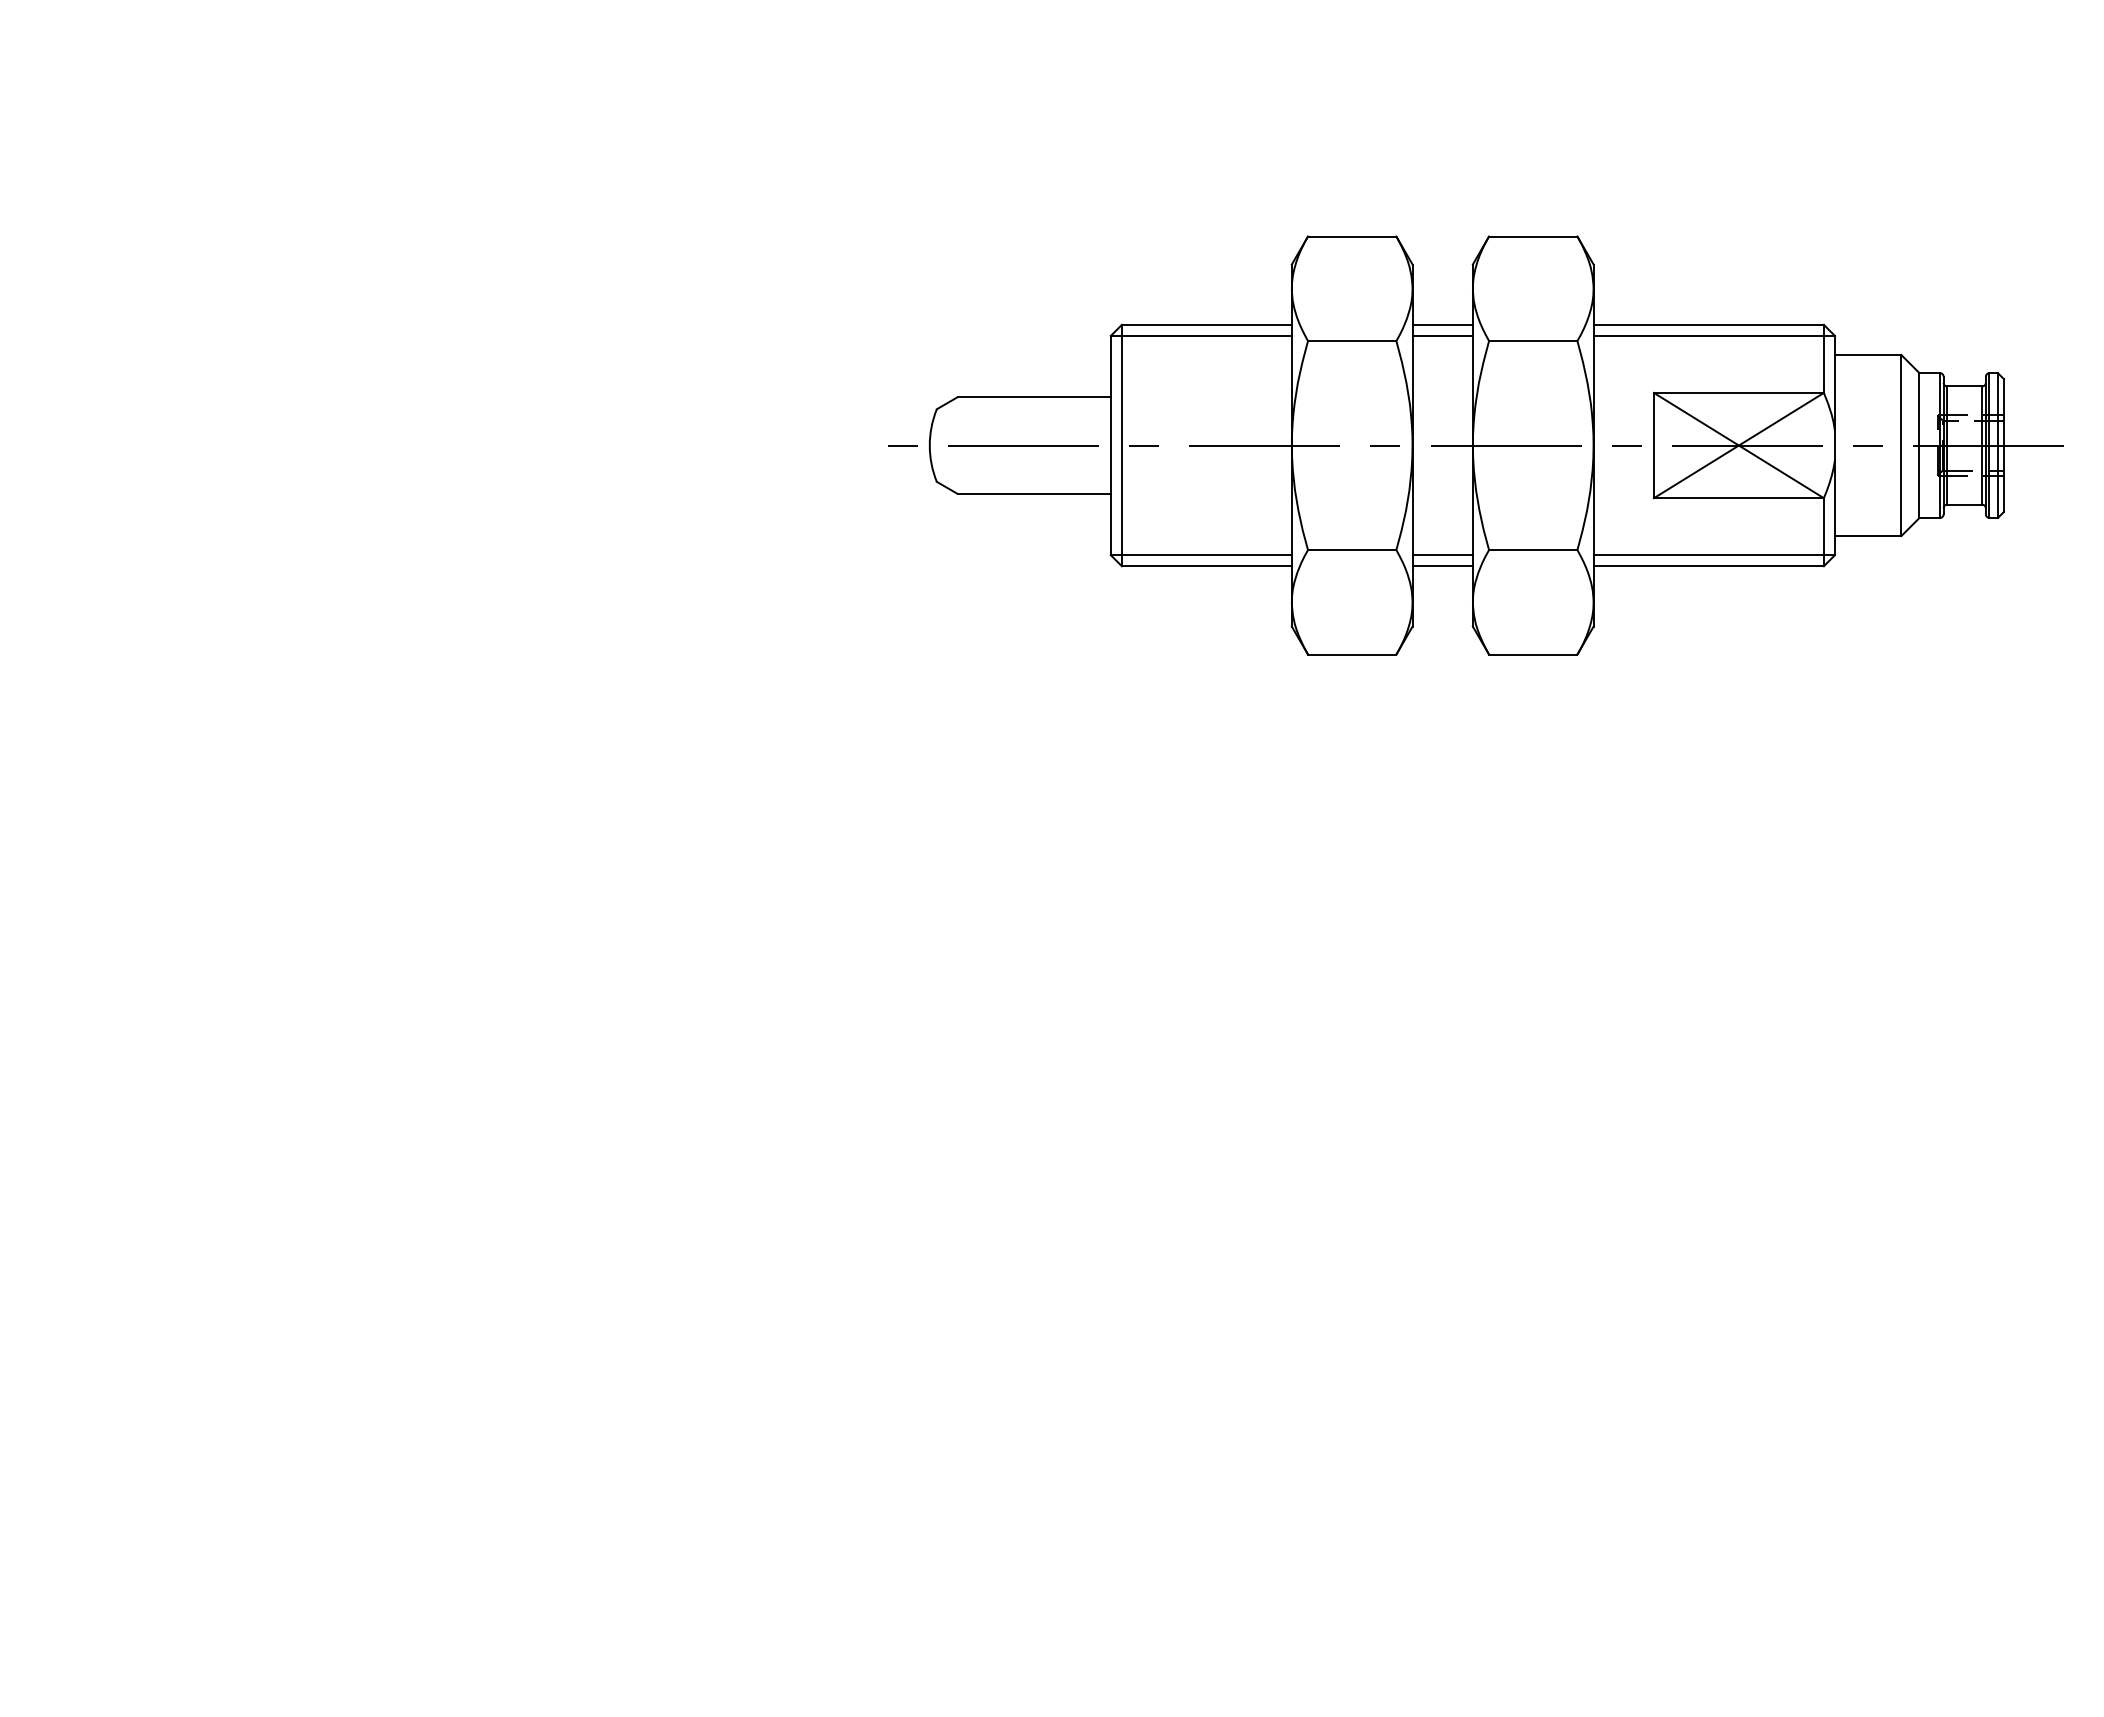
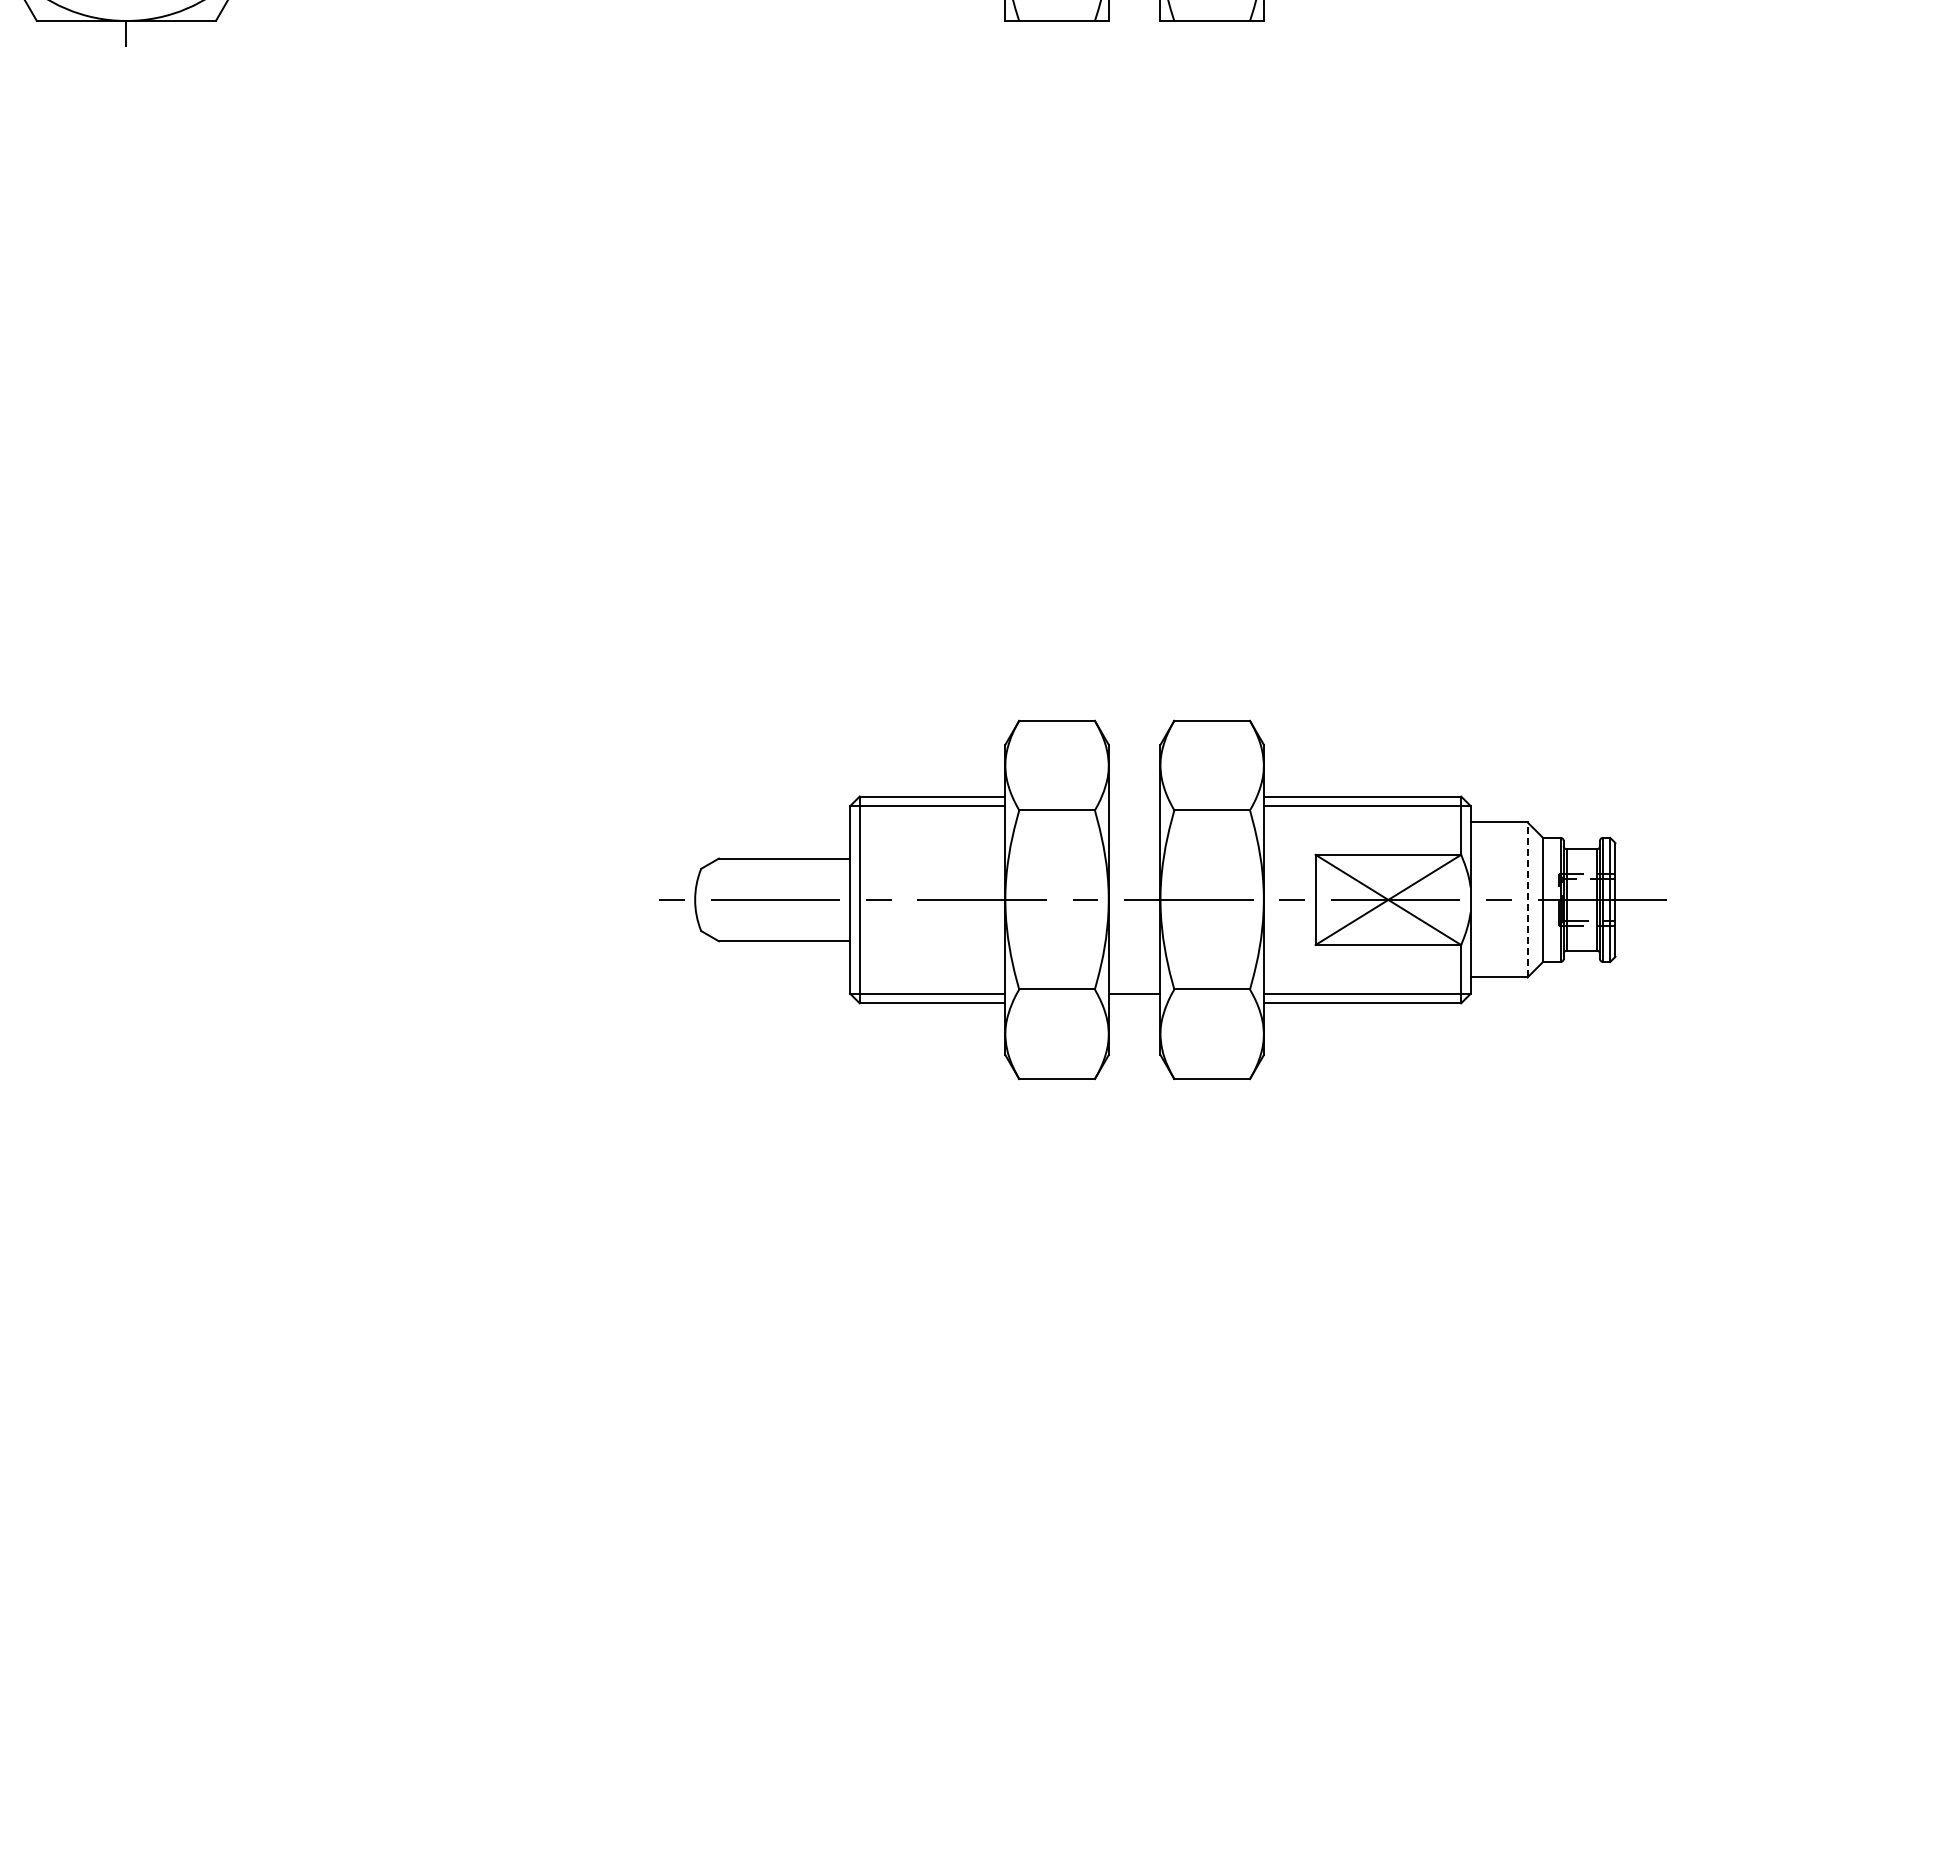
line: (1442, 324) -> (1134, 796), removed
line: (1442, 336) -> (1134, 806), removed
line: (1901, 445) -> (1527, 899), solid -> dashed
line: (1442, 566) -> (1134, 1003), removed

